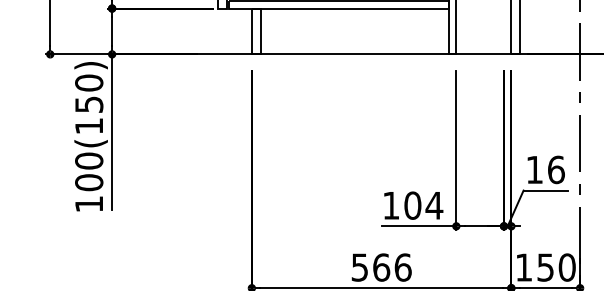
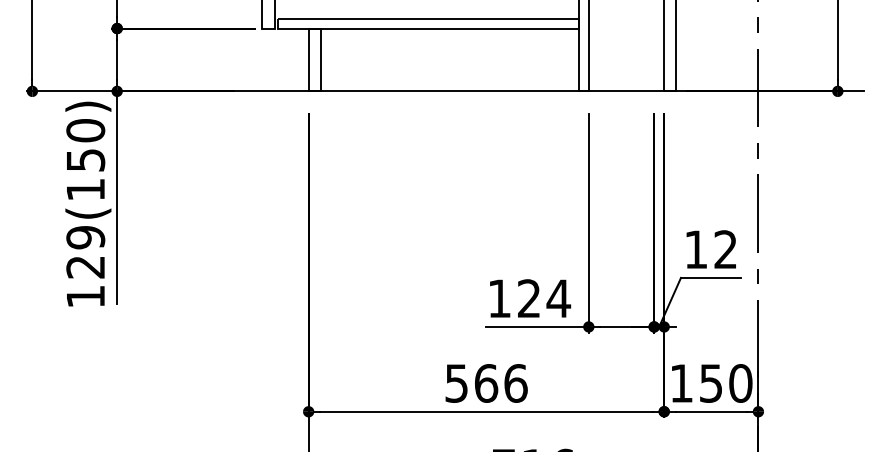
text: (556, 169) -> (725, 249), 16 -> 12
text: (89, 171) -> (85, 251), 100(150) -> 129(150)
text: (412, 205) -> (528, 298), 104 -> 124

